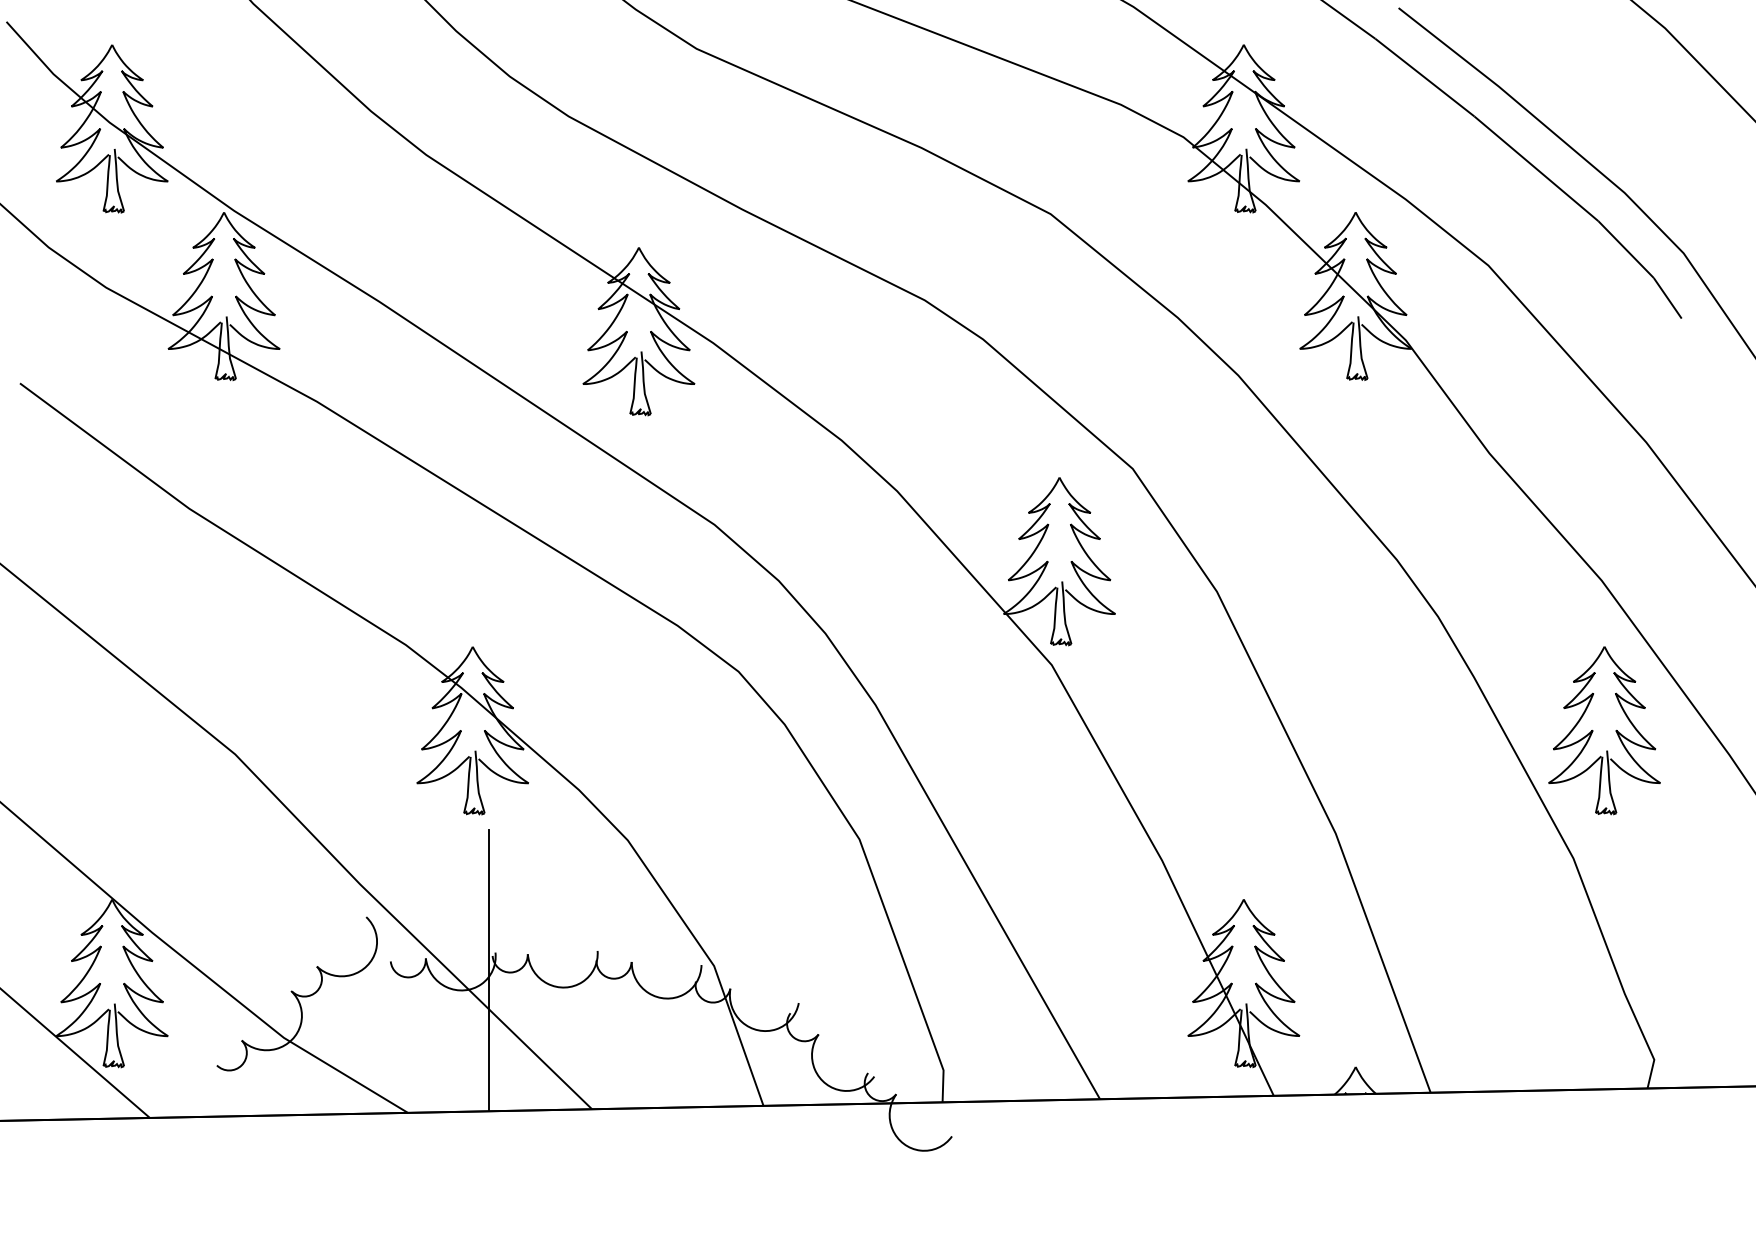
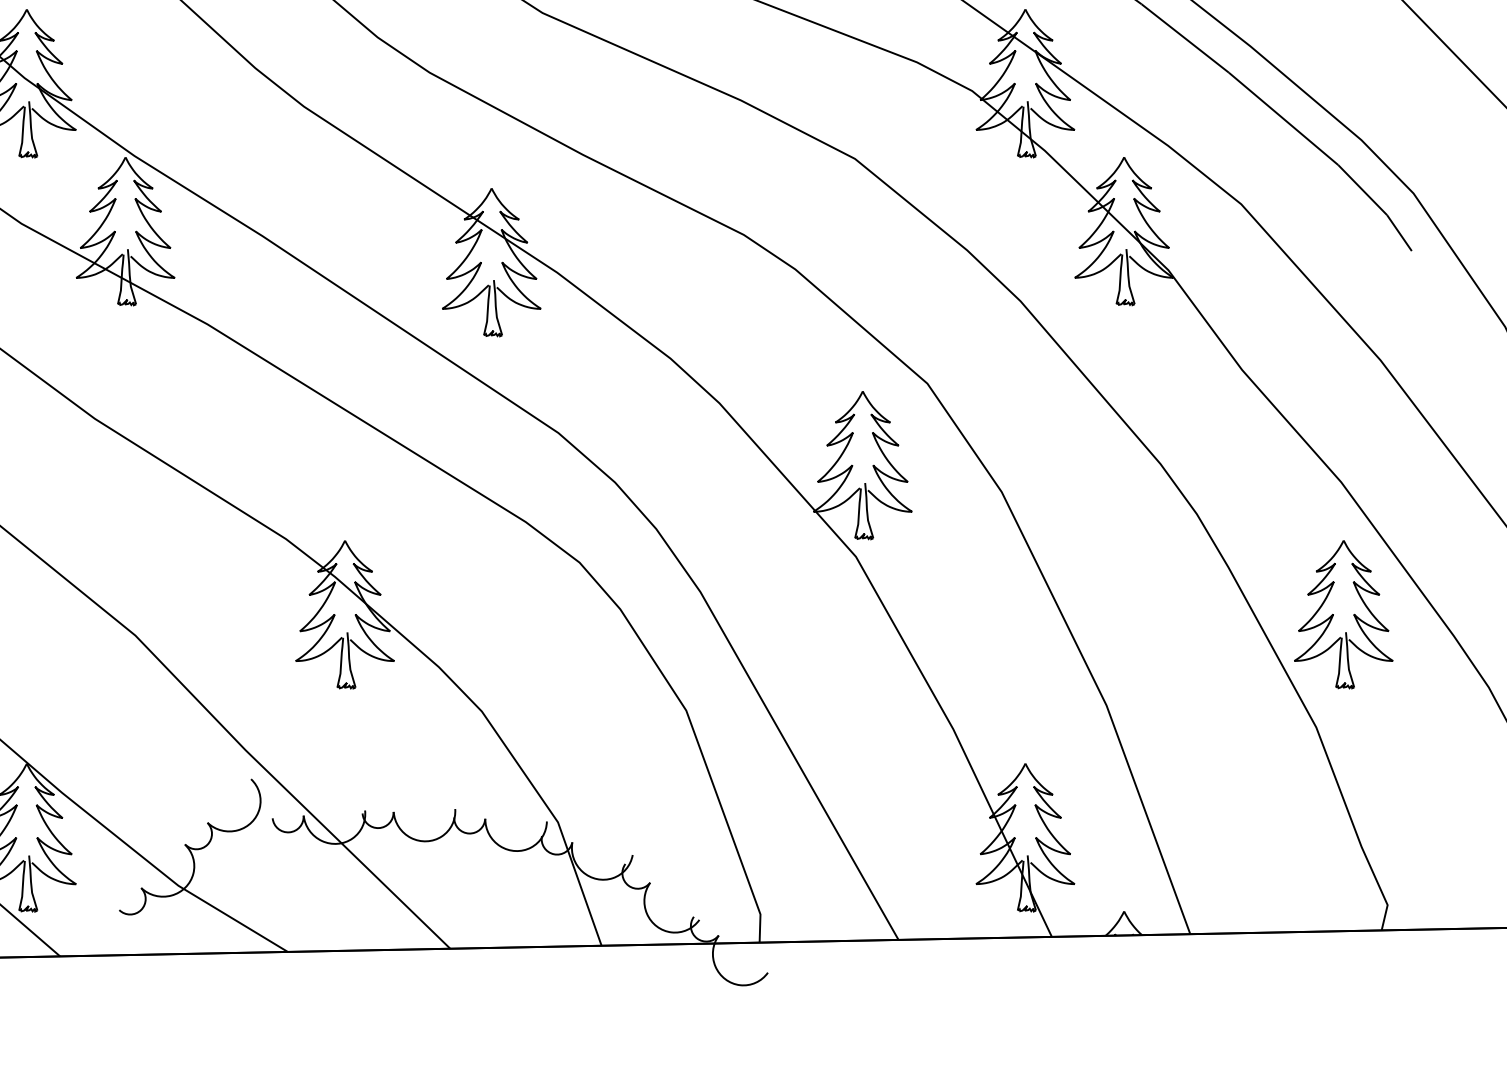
line: (489, 970) -> (359, 826), removed

